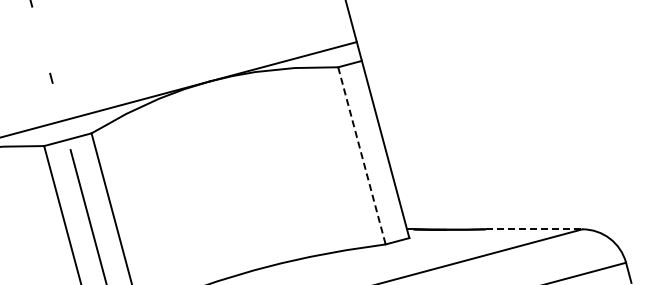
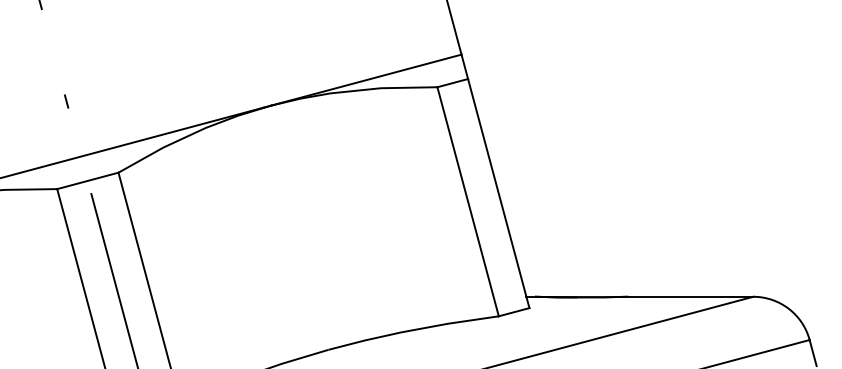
line: (361, 155) -> (467, 201), dashed -> solid
line: (534, 229) -> (691, 296), dashed -> solid

